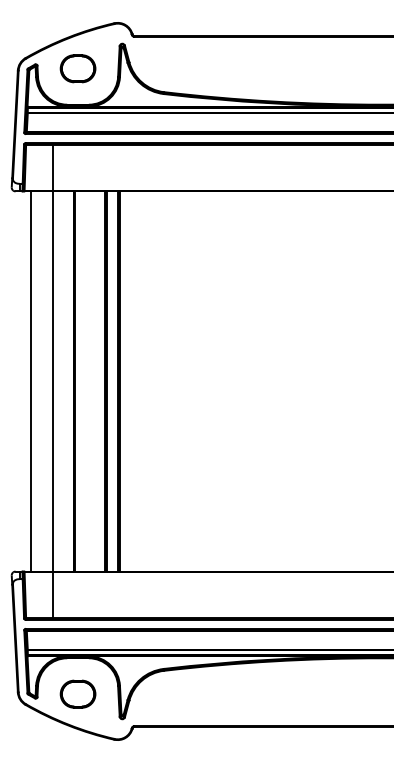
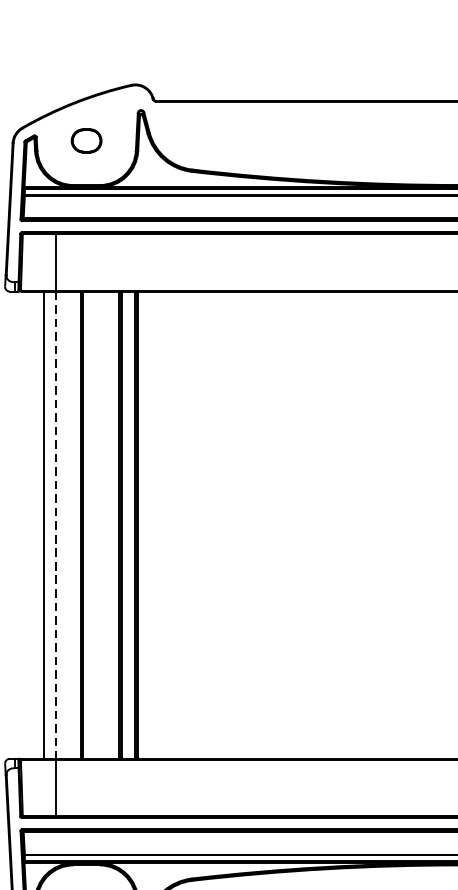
part: (77, 68) -> (85, 140), size x0.7
line: (30, 381) -> (44, 525), moved
line: (53, 381) -> (56, 525), solid -> dashed

